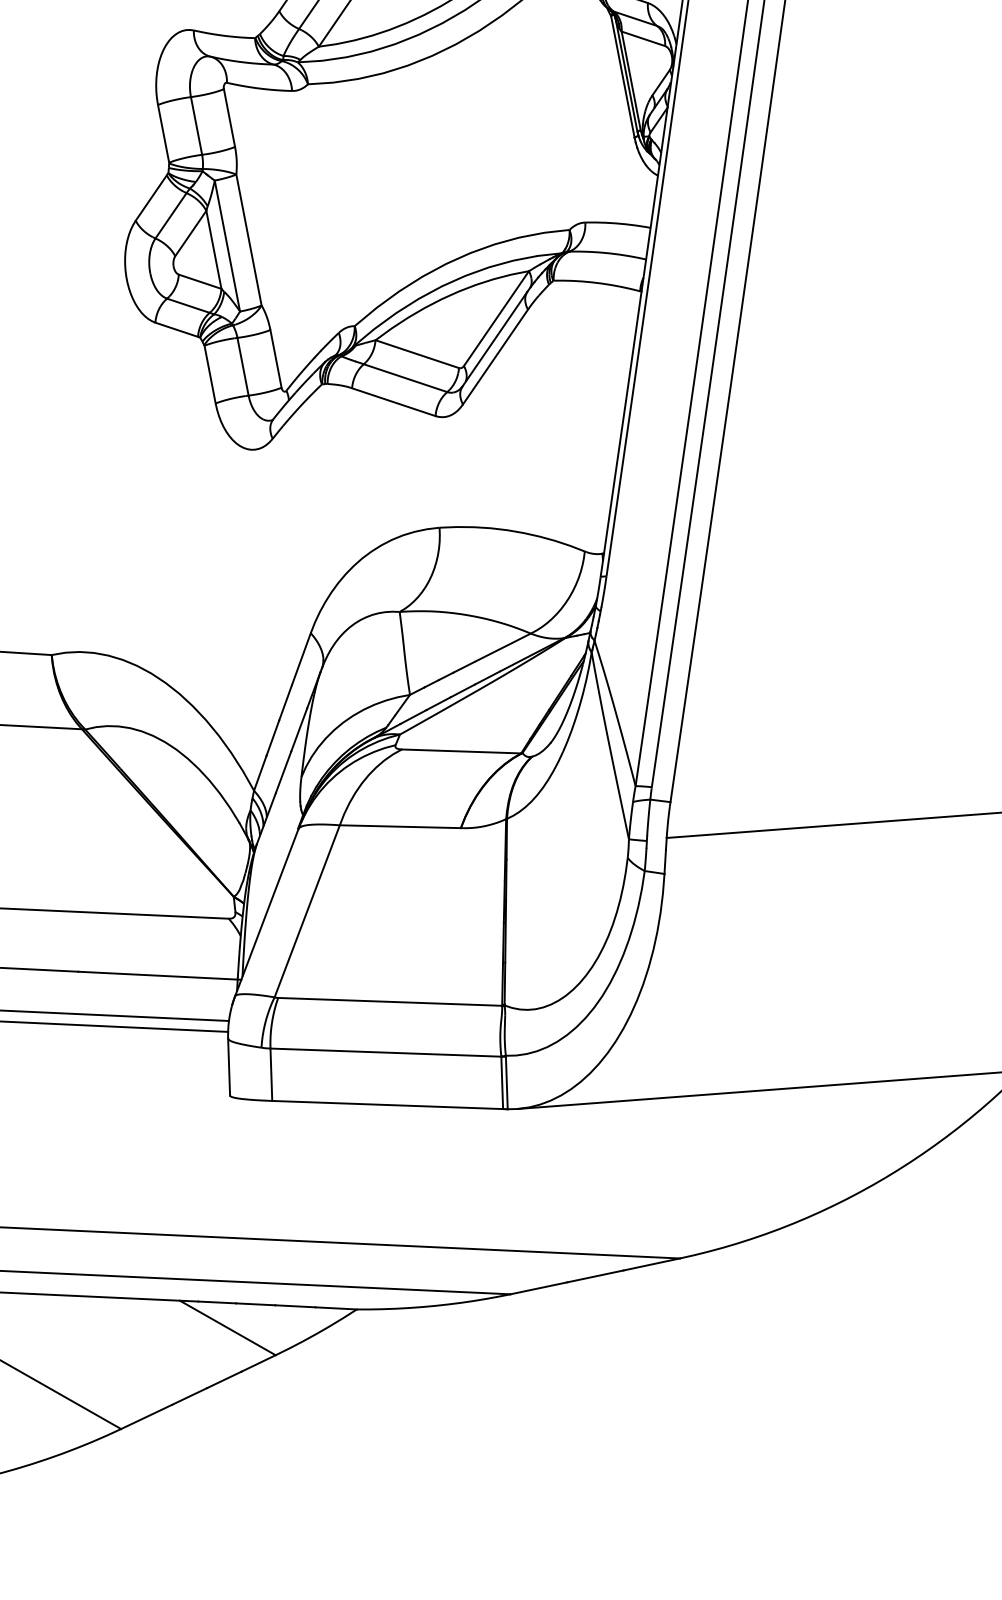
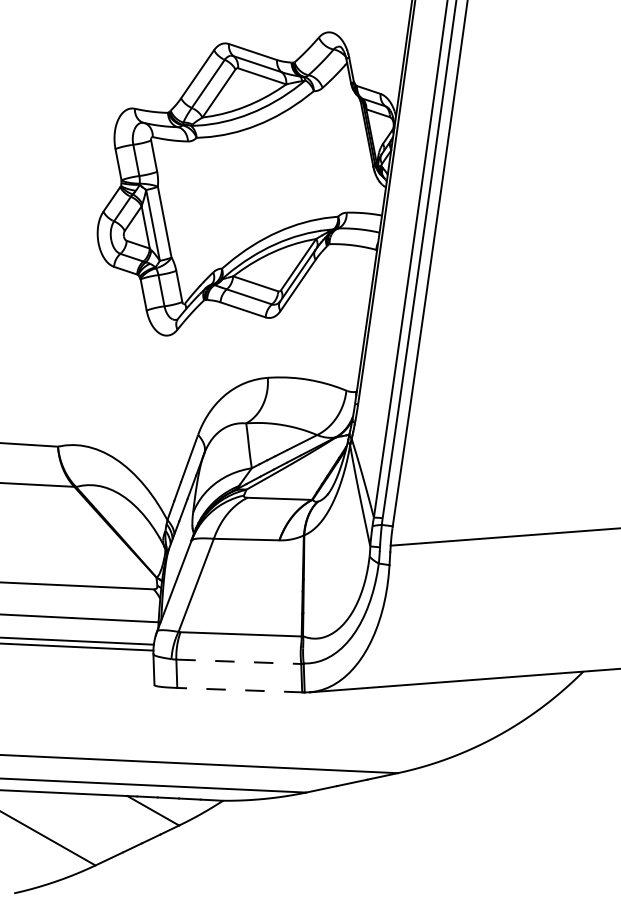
line: (387, 1052) -> (239, 661), solid -> dashed
line: (387, 1105) -> (239, 690), solid -> dashed

